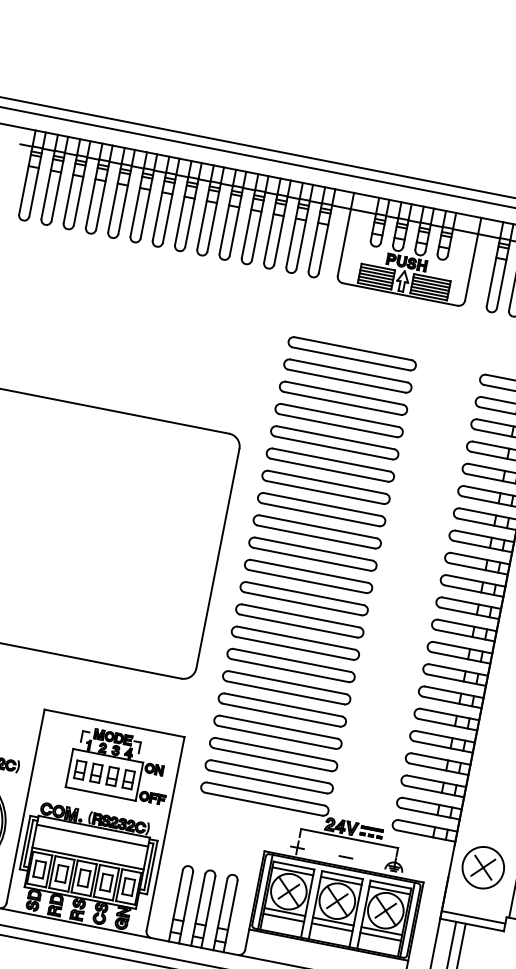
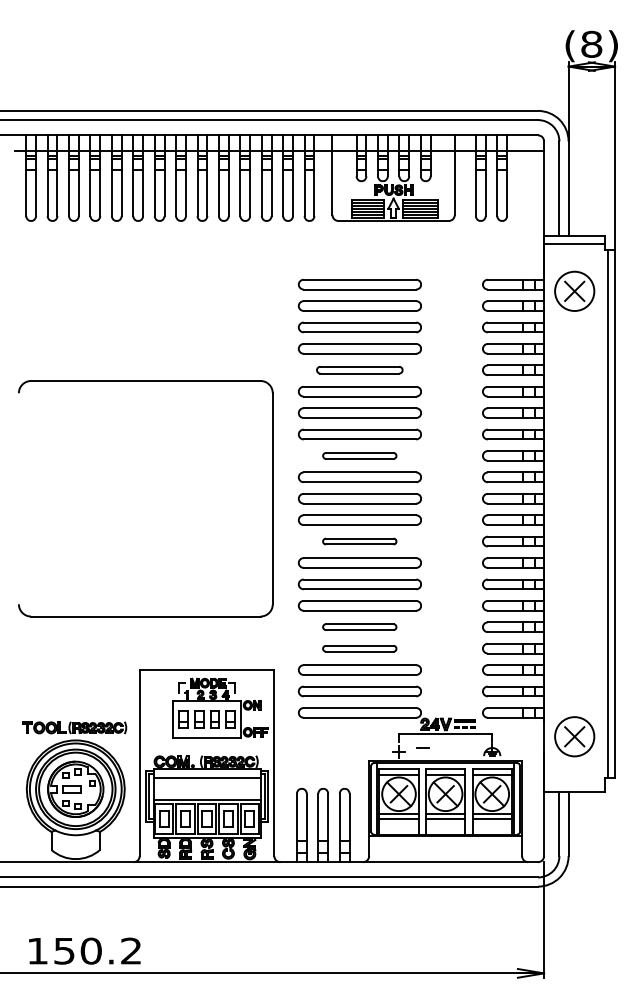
part: (334, 441) -> (359, 369), size x0.7
part: (316, 531) -> (359, 455), size x0.6
part: (299, 620) -> (359, 541), size x0.6
part: (282, 709) -> (359, 626), size x0.6
part: (277, 732) -> (359, 648), size x0.6
line: (345, 856) -> (422, 747), moved
line: (473, 917) -> (574, 784), removed

